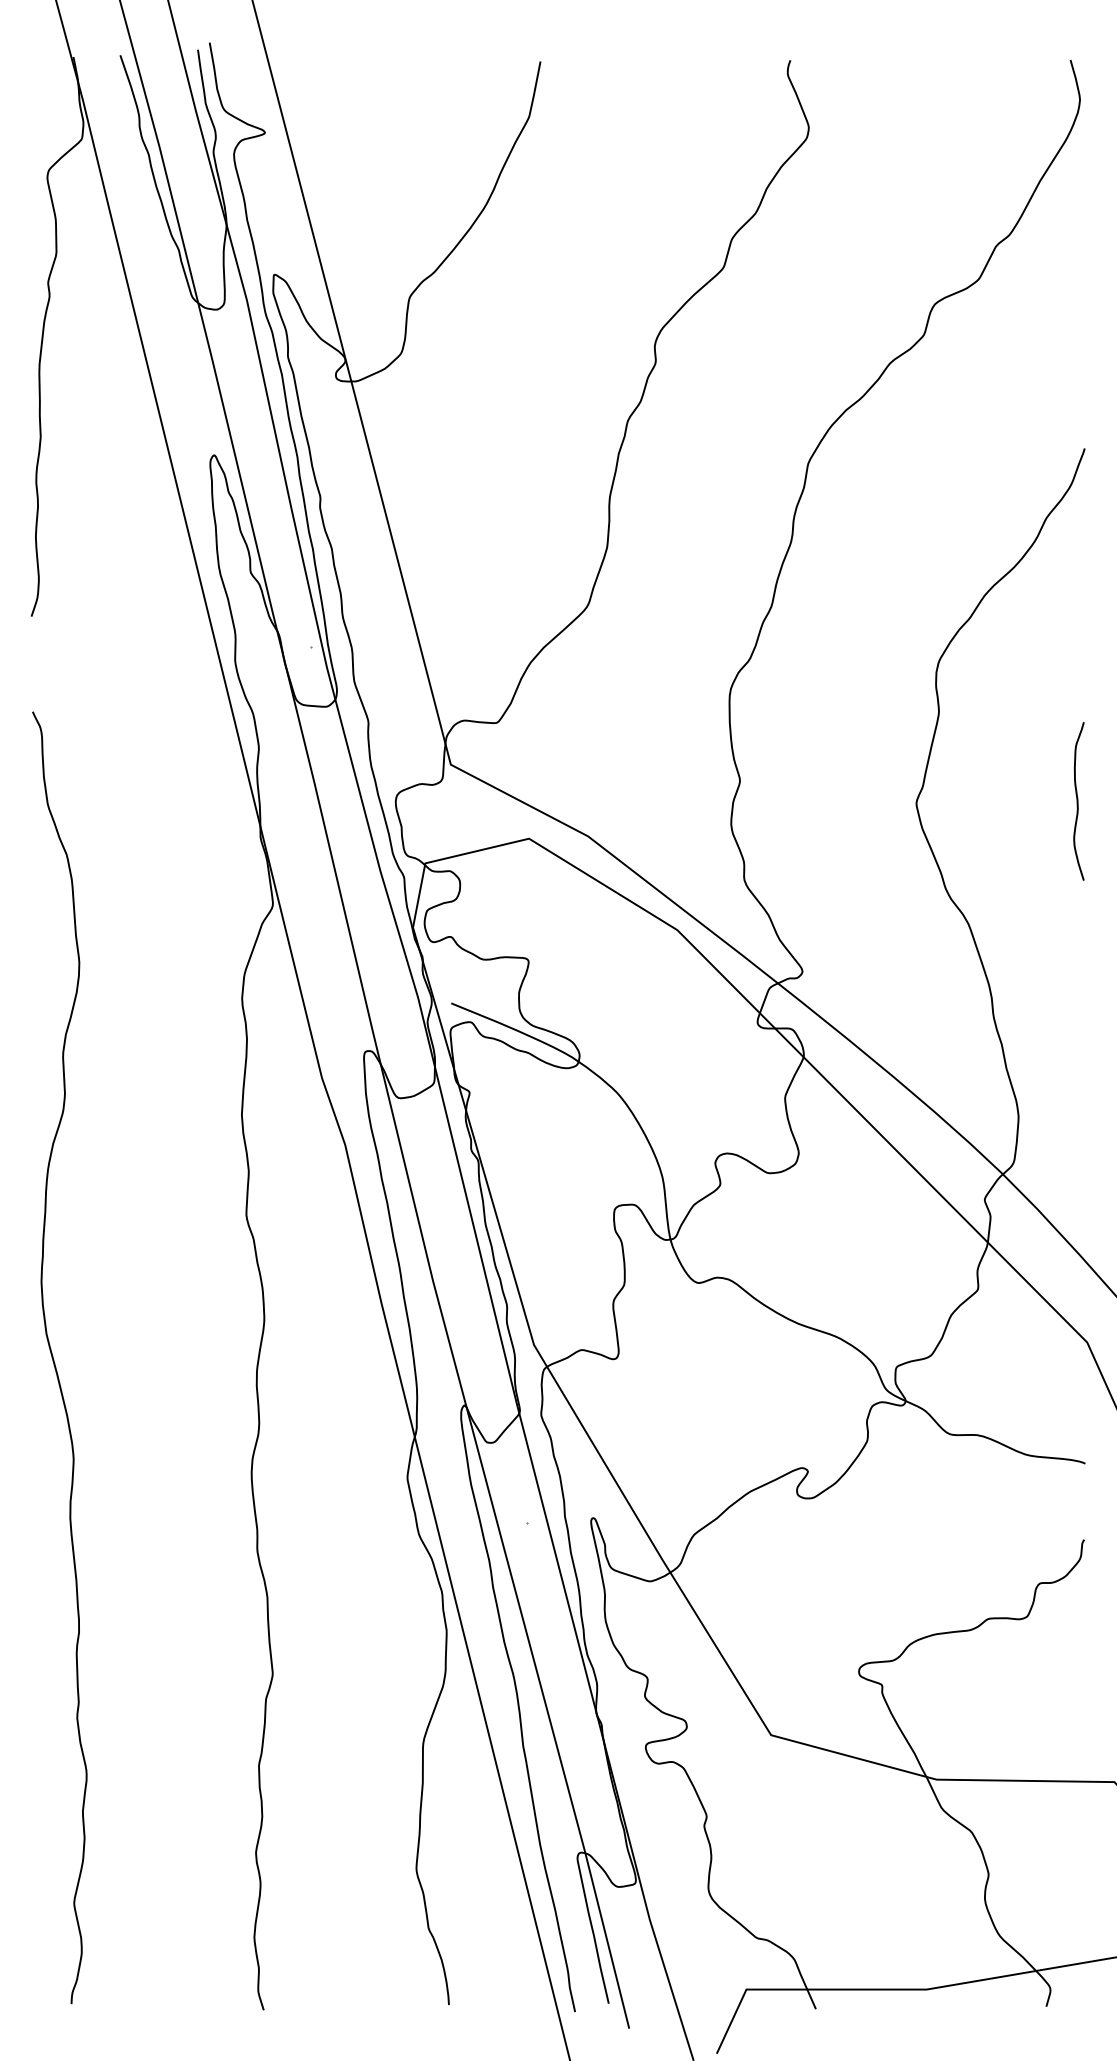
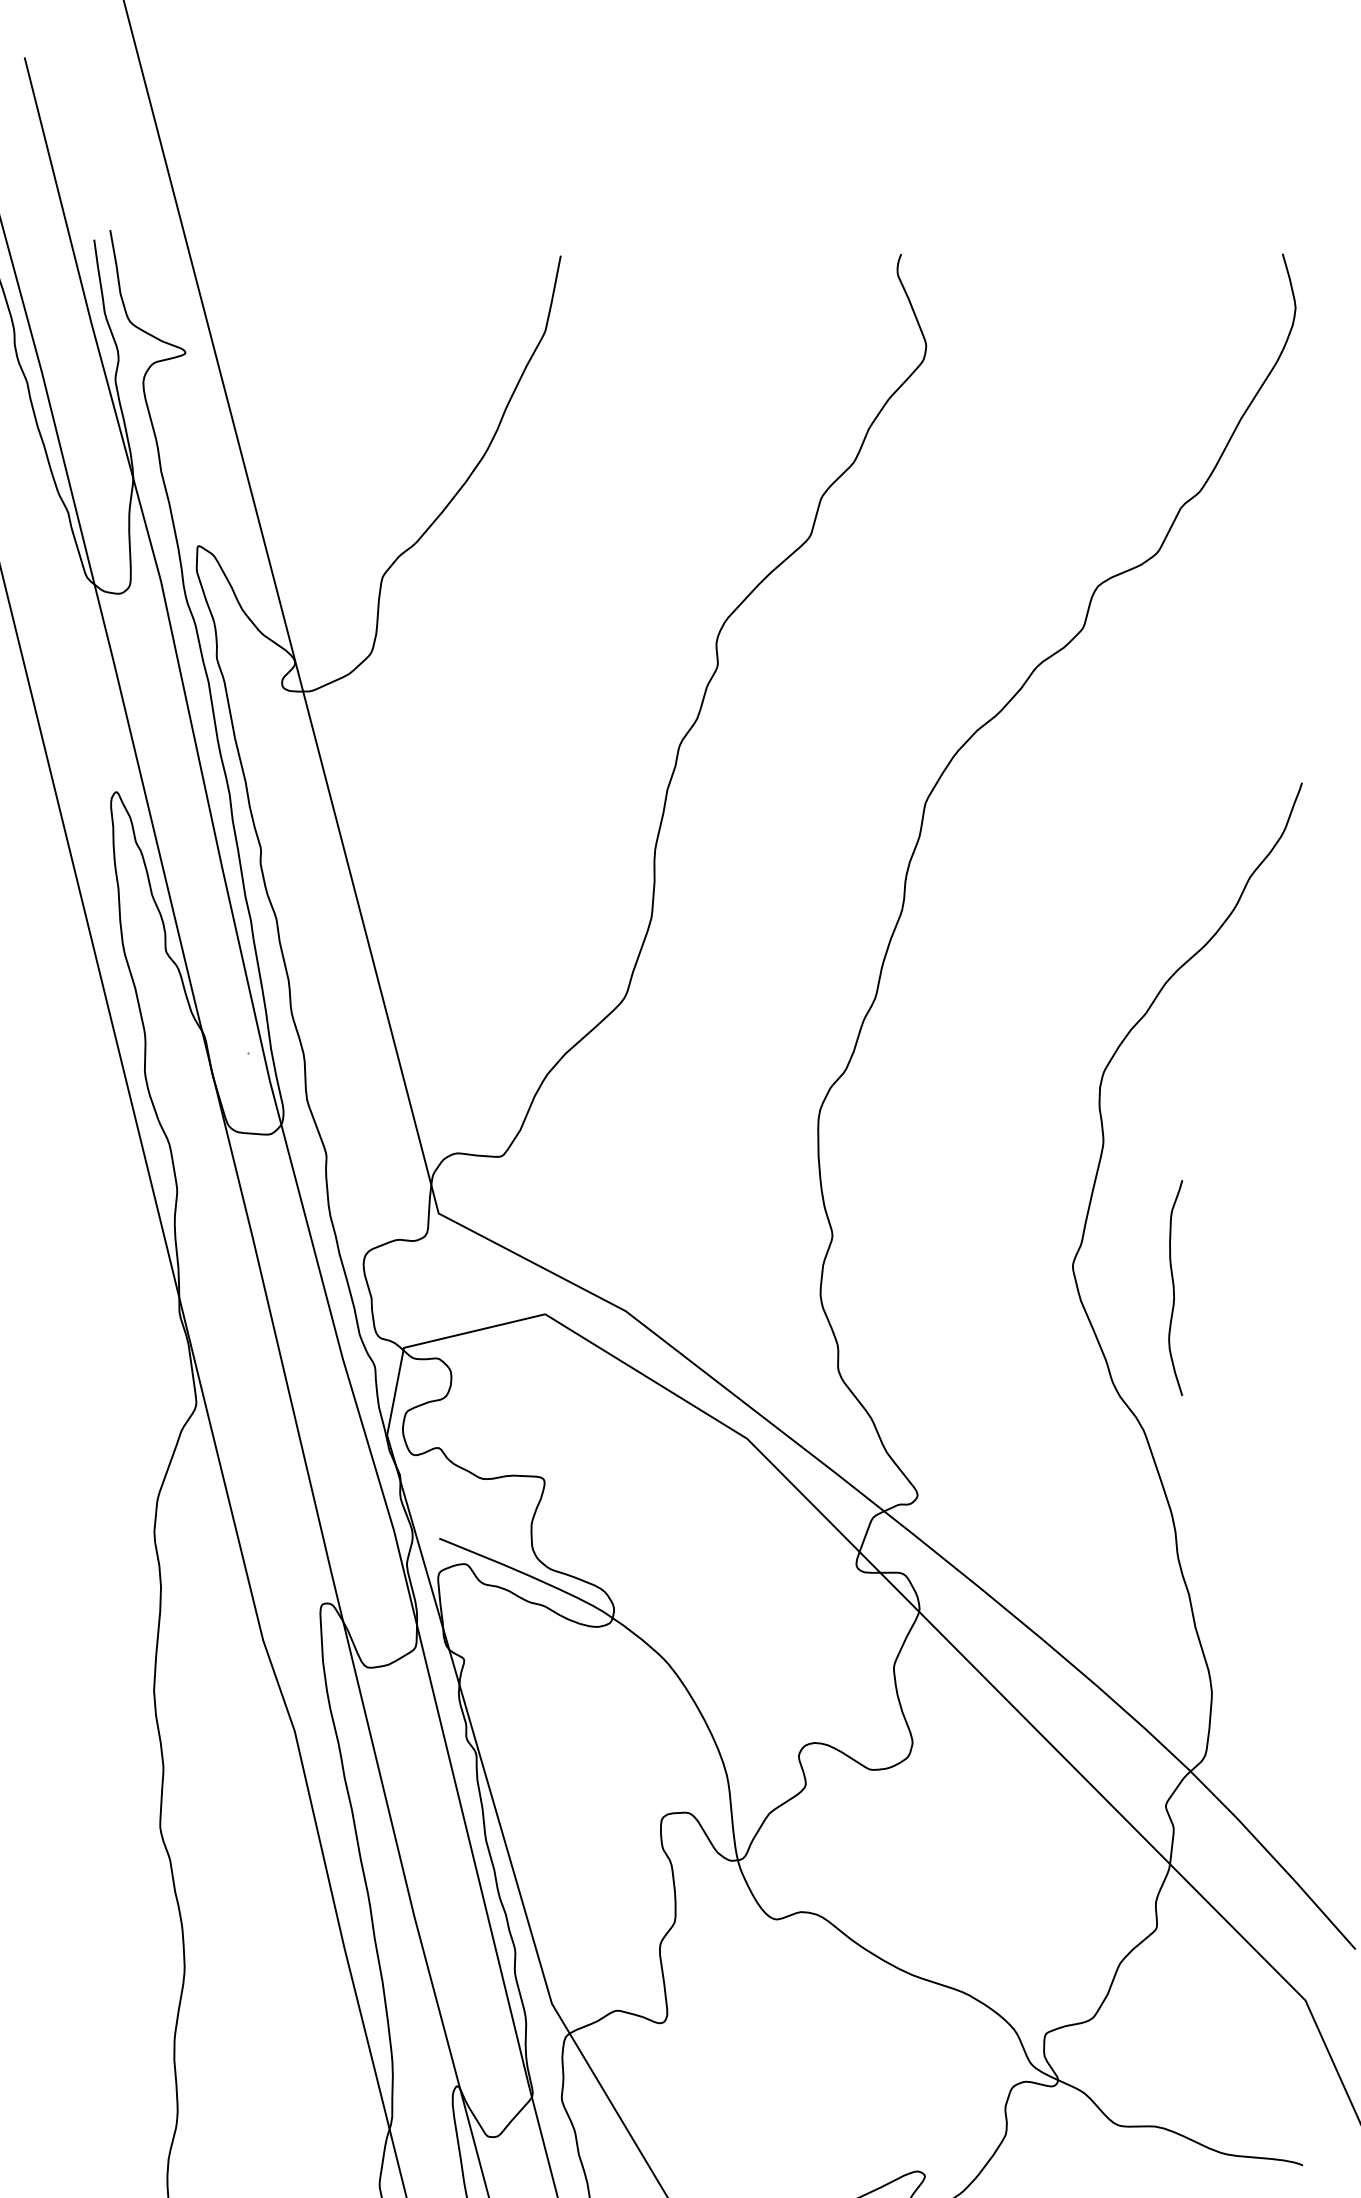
curve: (1078, 801) -> (1175, 1288), moved

